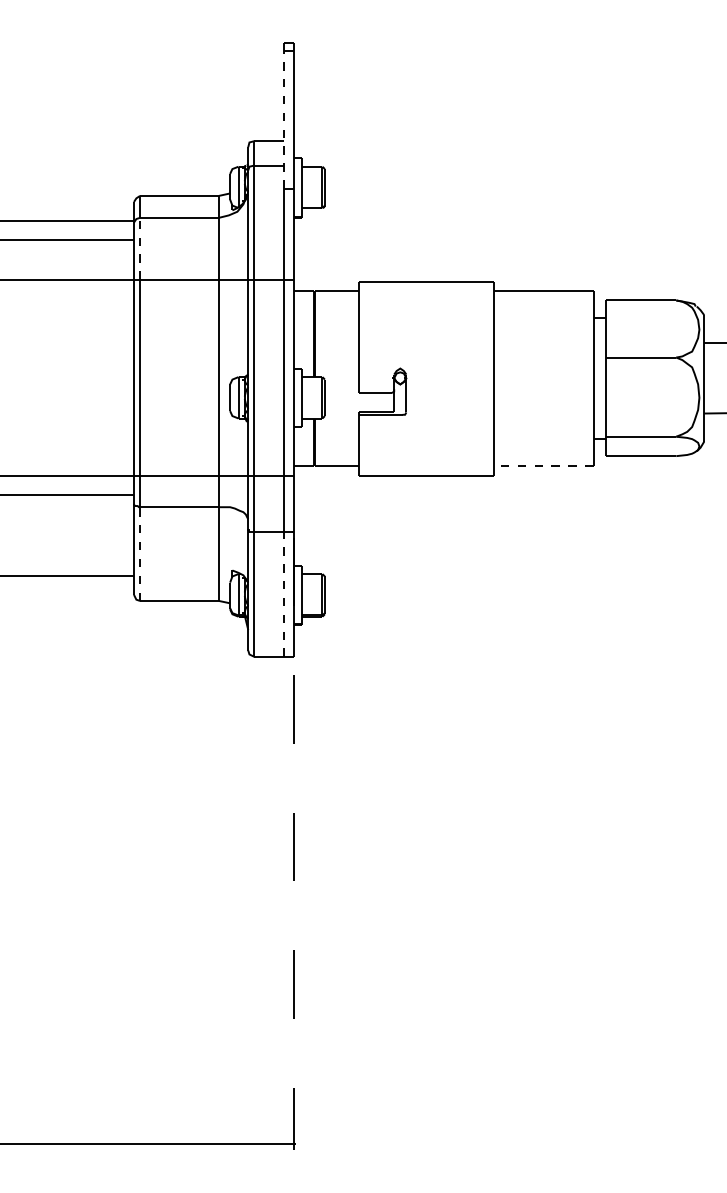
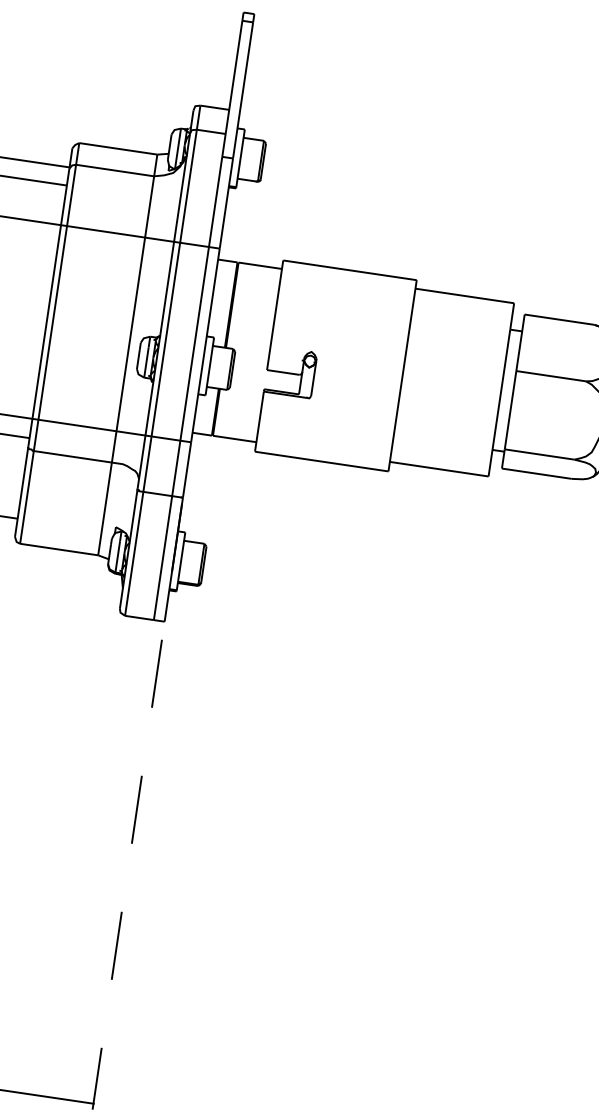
line: (283, 119) -> (232, 88), dashed -> solid
line: (140, 248) -> (72, 195), dashed -> solid
line: (543, 465) -> (439, 468), dashed -> solid
line: (140, 554) -> (27, 497), dashed -> solid
line: (283, 594) -> (162, 558), dashed -> solid

